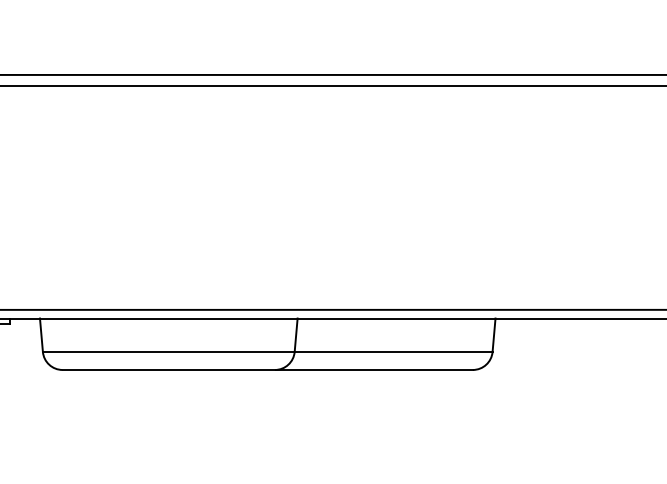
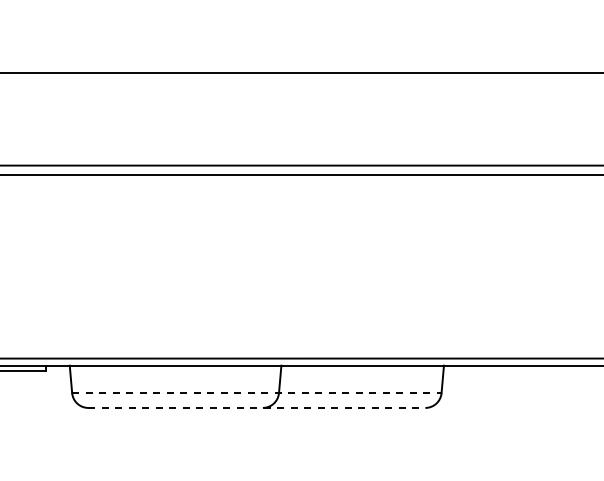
line: (267, 352) -> (256, 393), solid -> dashed
line: (267, 369) -> (256, 407), solid -> dashed

